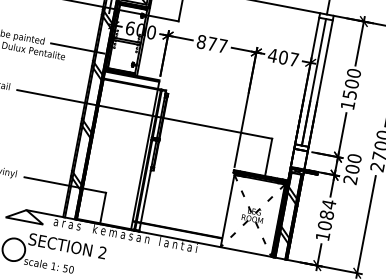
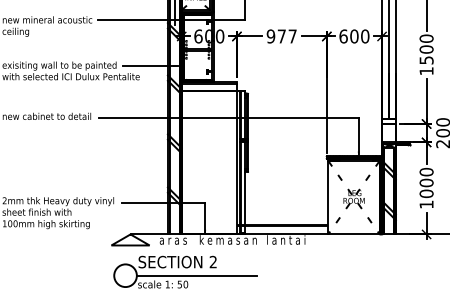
text: (201, 41) -> (270, 36), 877 -> 977
text: (283, 57) -> (354, 36), 407 -> 600
text: (327, 209) -> (426, 177), 1084 -> 1000
line: (83, 262) -> (196, 275), added

